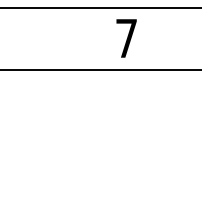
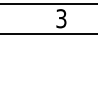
text: (126, 37) -> (61, 18), 7 -> 3

